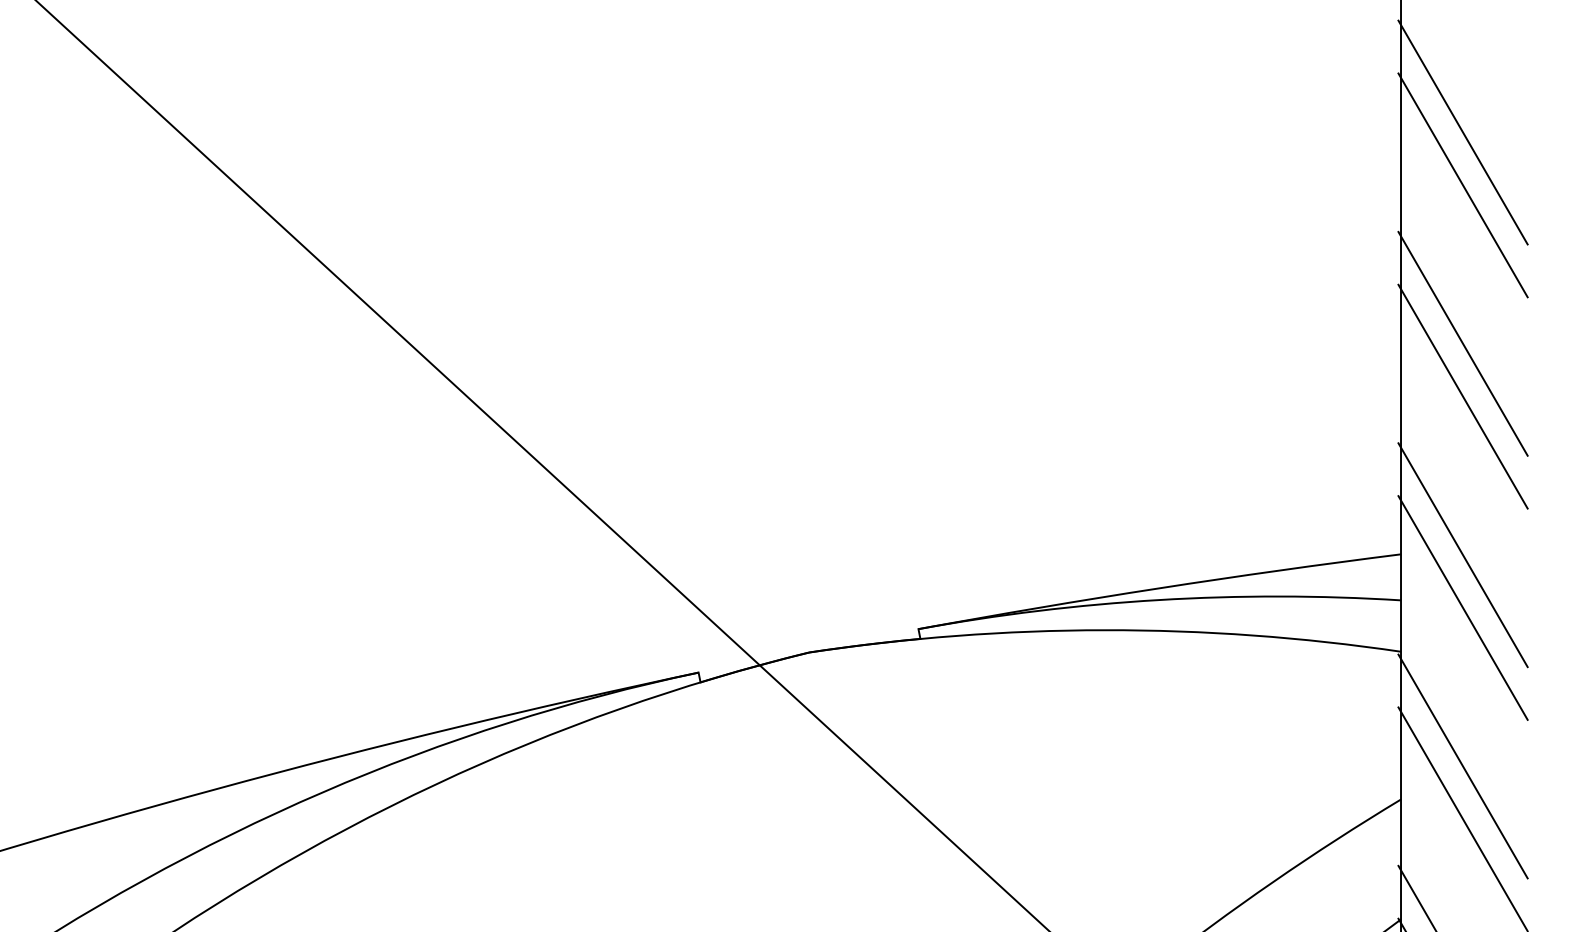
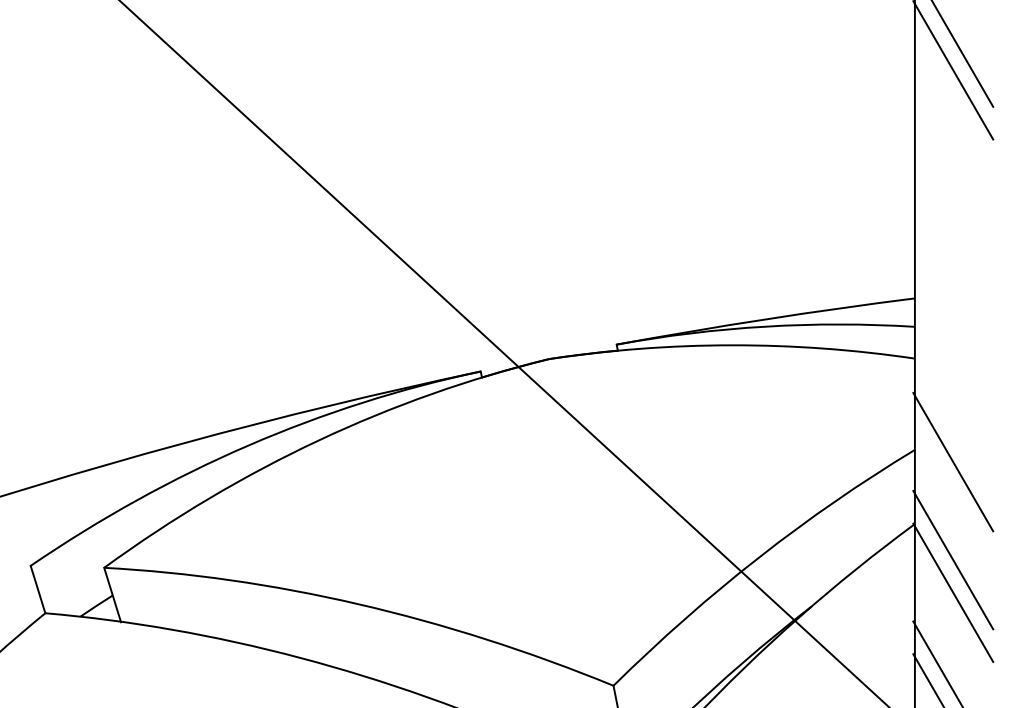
line: (1463, 344) -> (953, 168), removed
line: (1463, 395) -> (953, 200), removed
line: (1463, 554) -> (953, 298), removed
line: (1463, 607) -> (953, 331), removed
line: (1463, 766) -> (953, 429), removed

